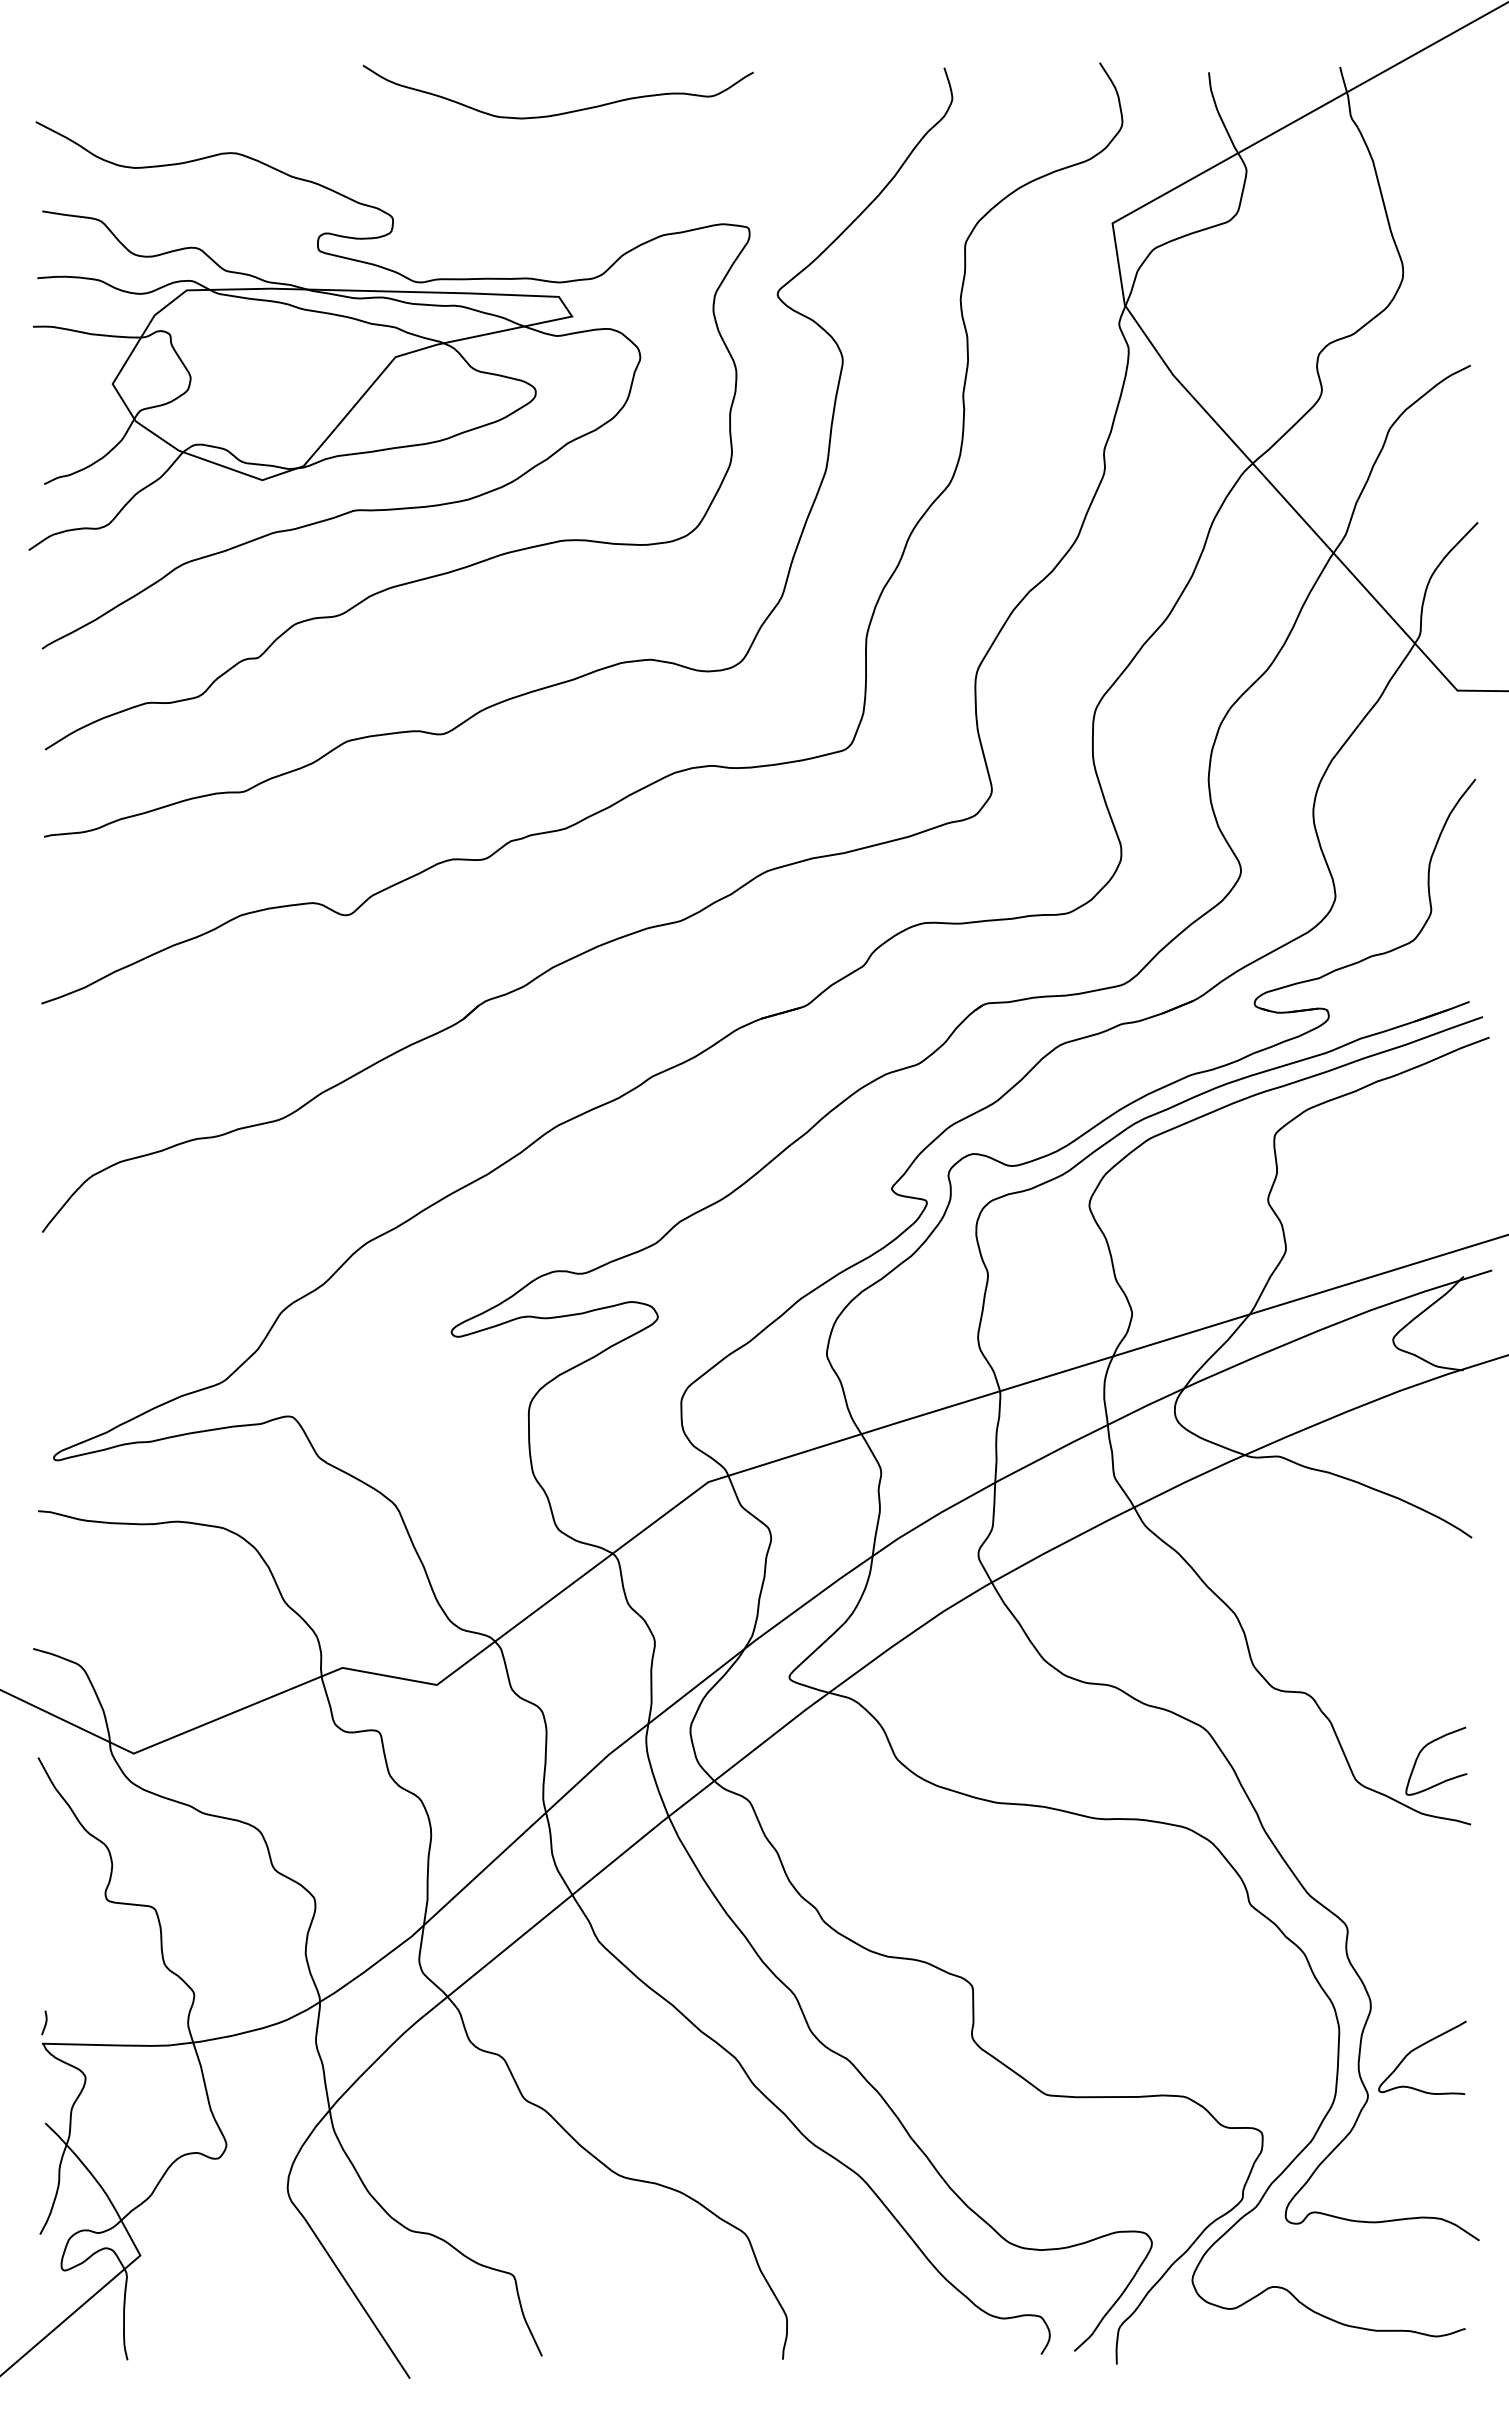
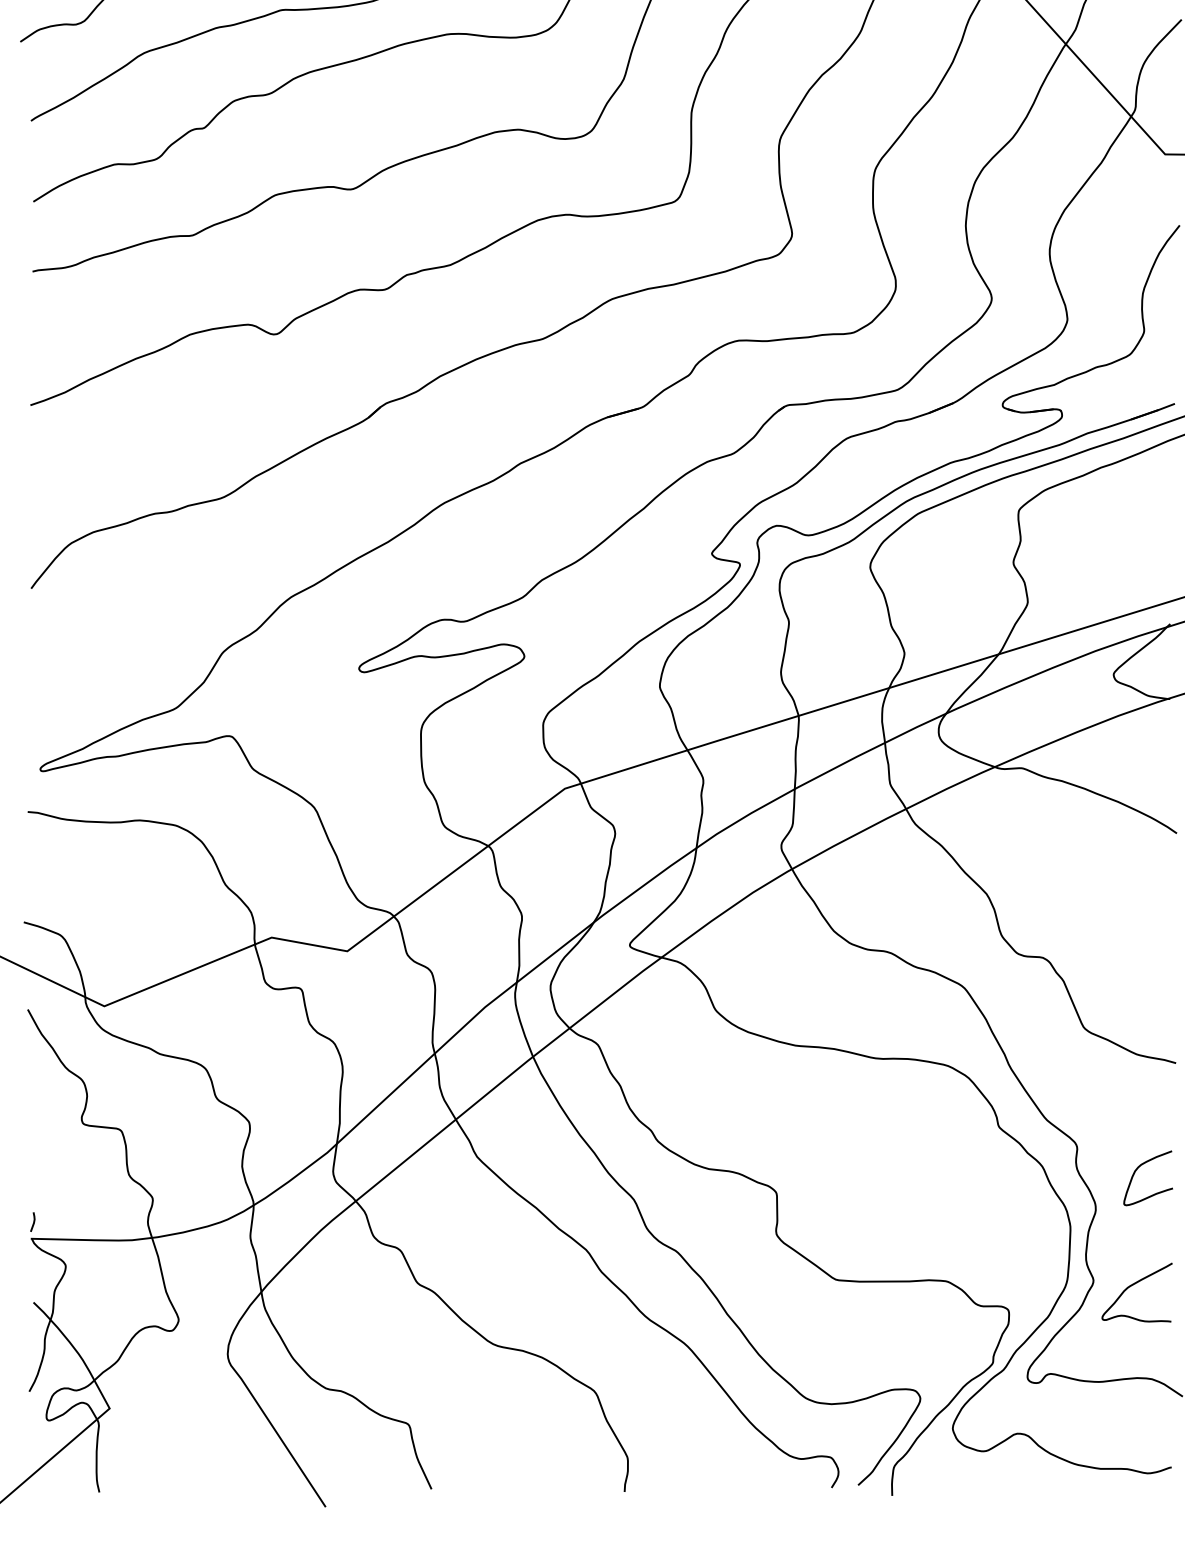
curve: (1424, 1748) -> (1138, 1168), moved
curve: (1418, 2048) -> (1133, 1285), moved

